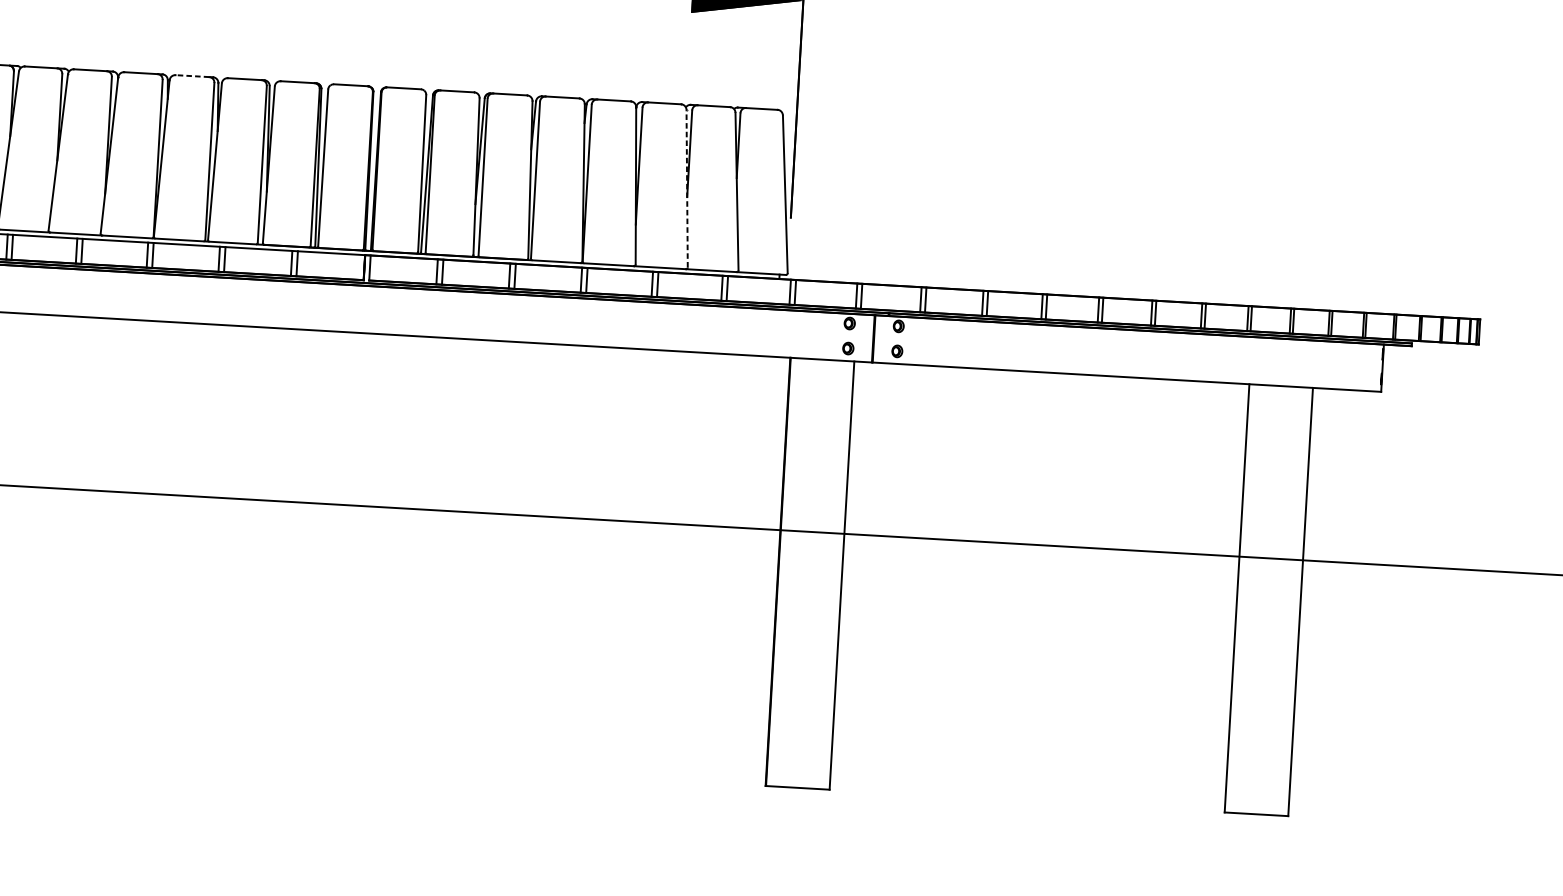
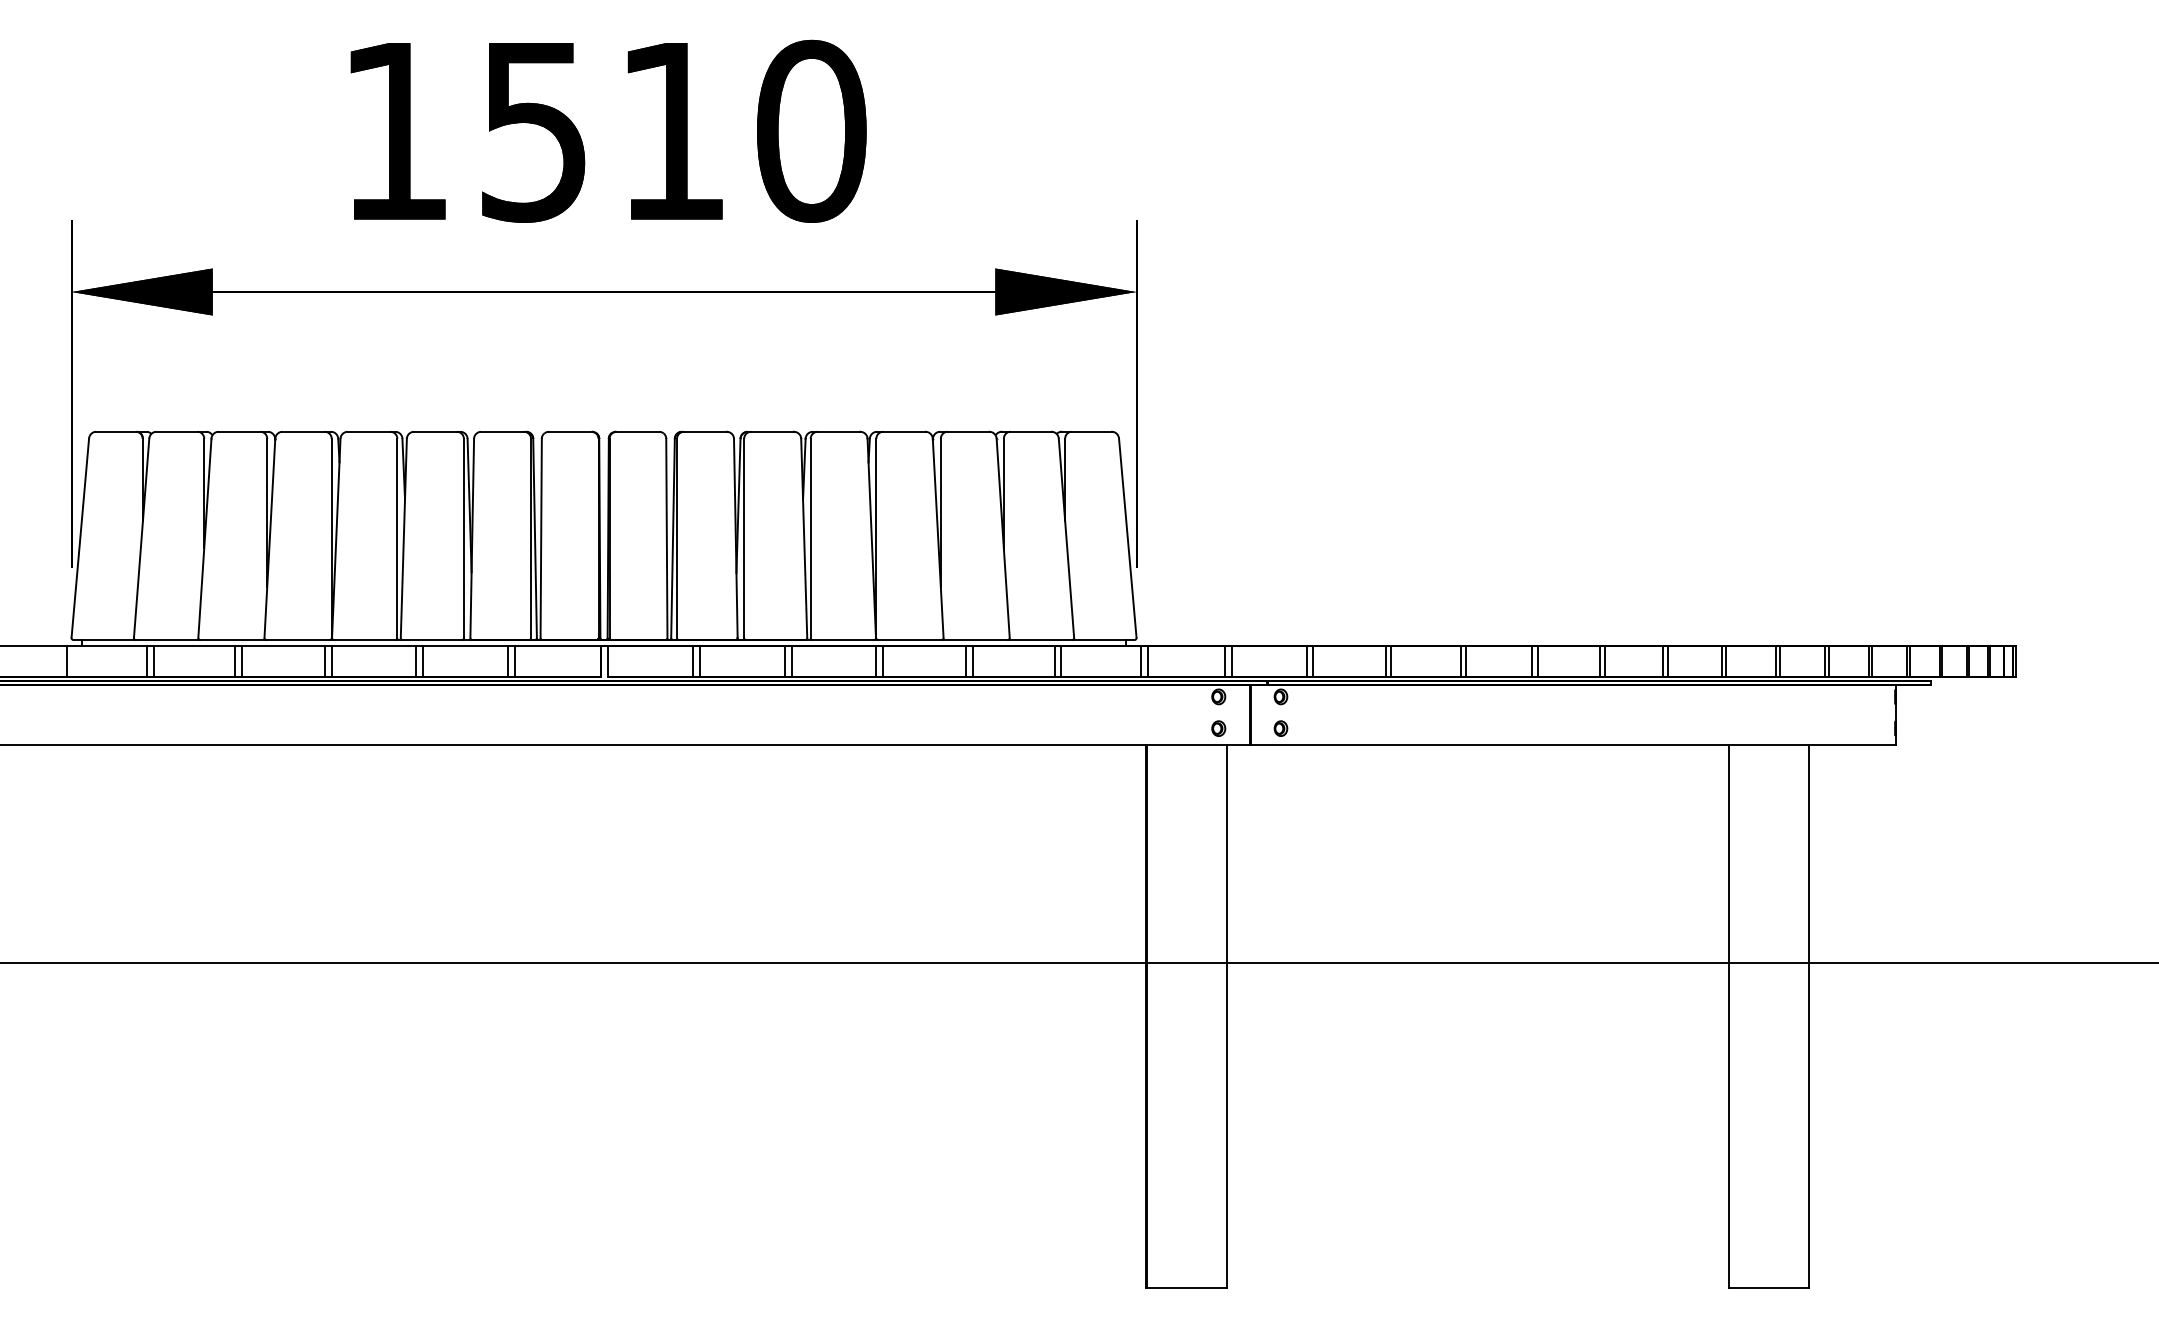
line: (192, 75) -> (368, 431), dashed -> solid
line: (687, 188) -> (1003, 538), dashed -> solid

